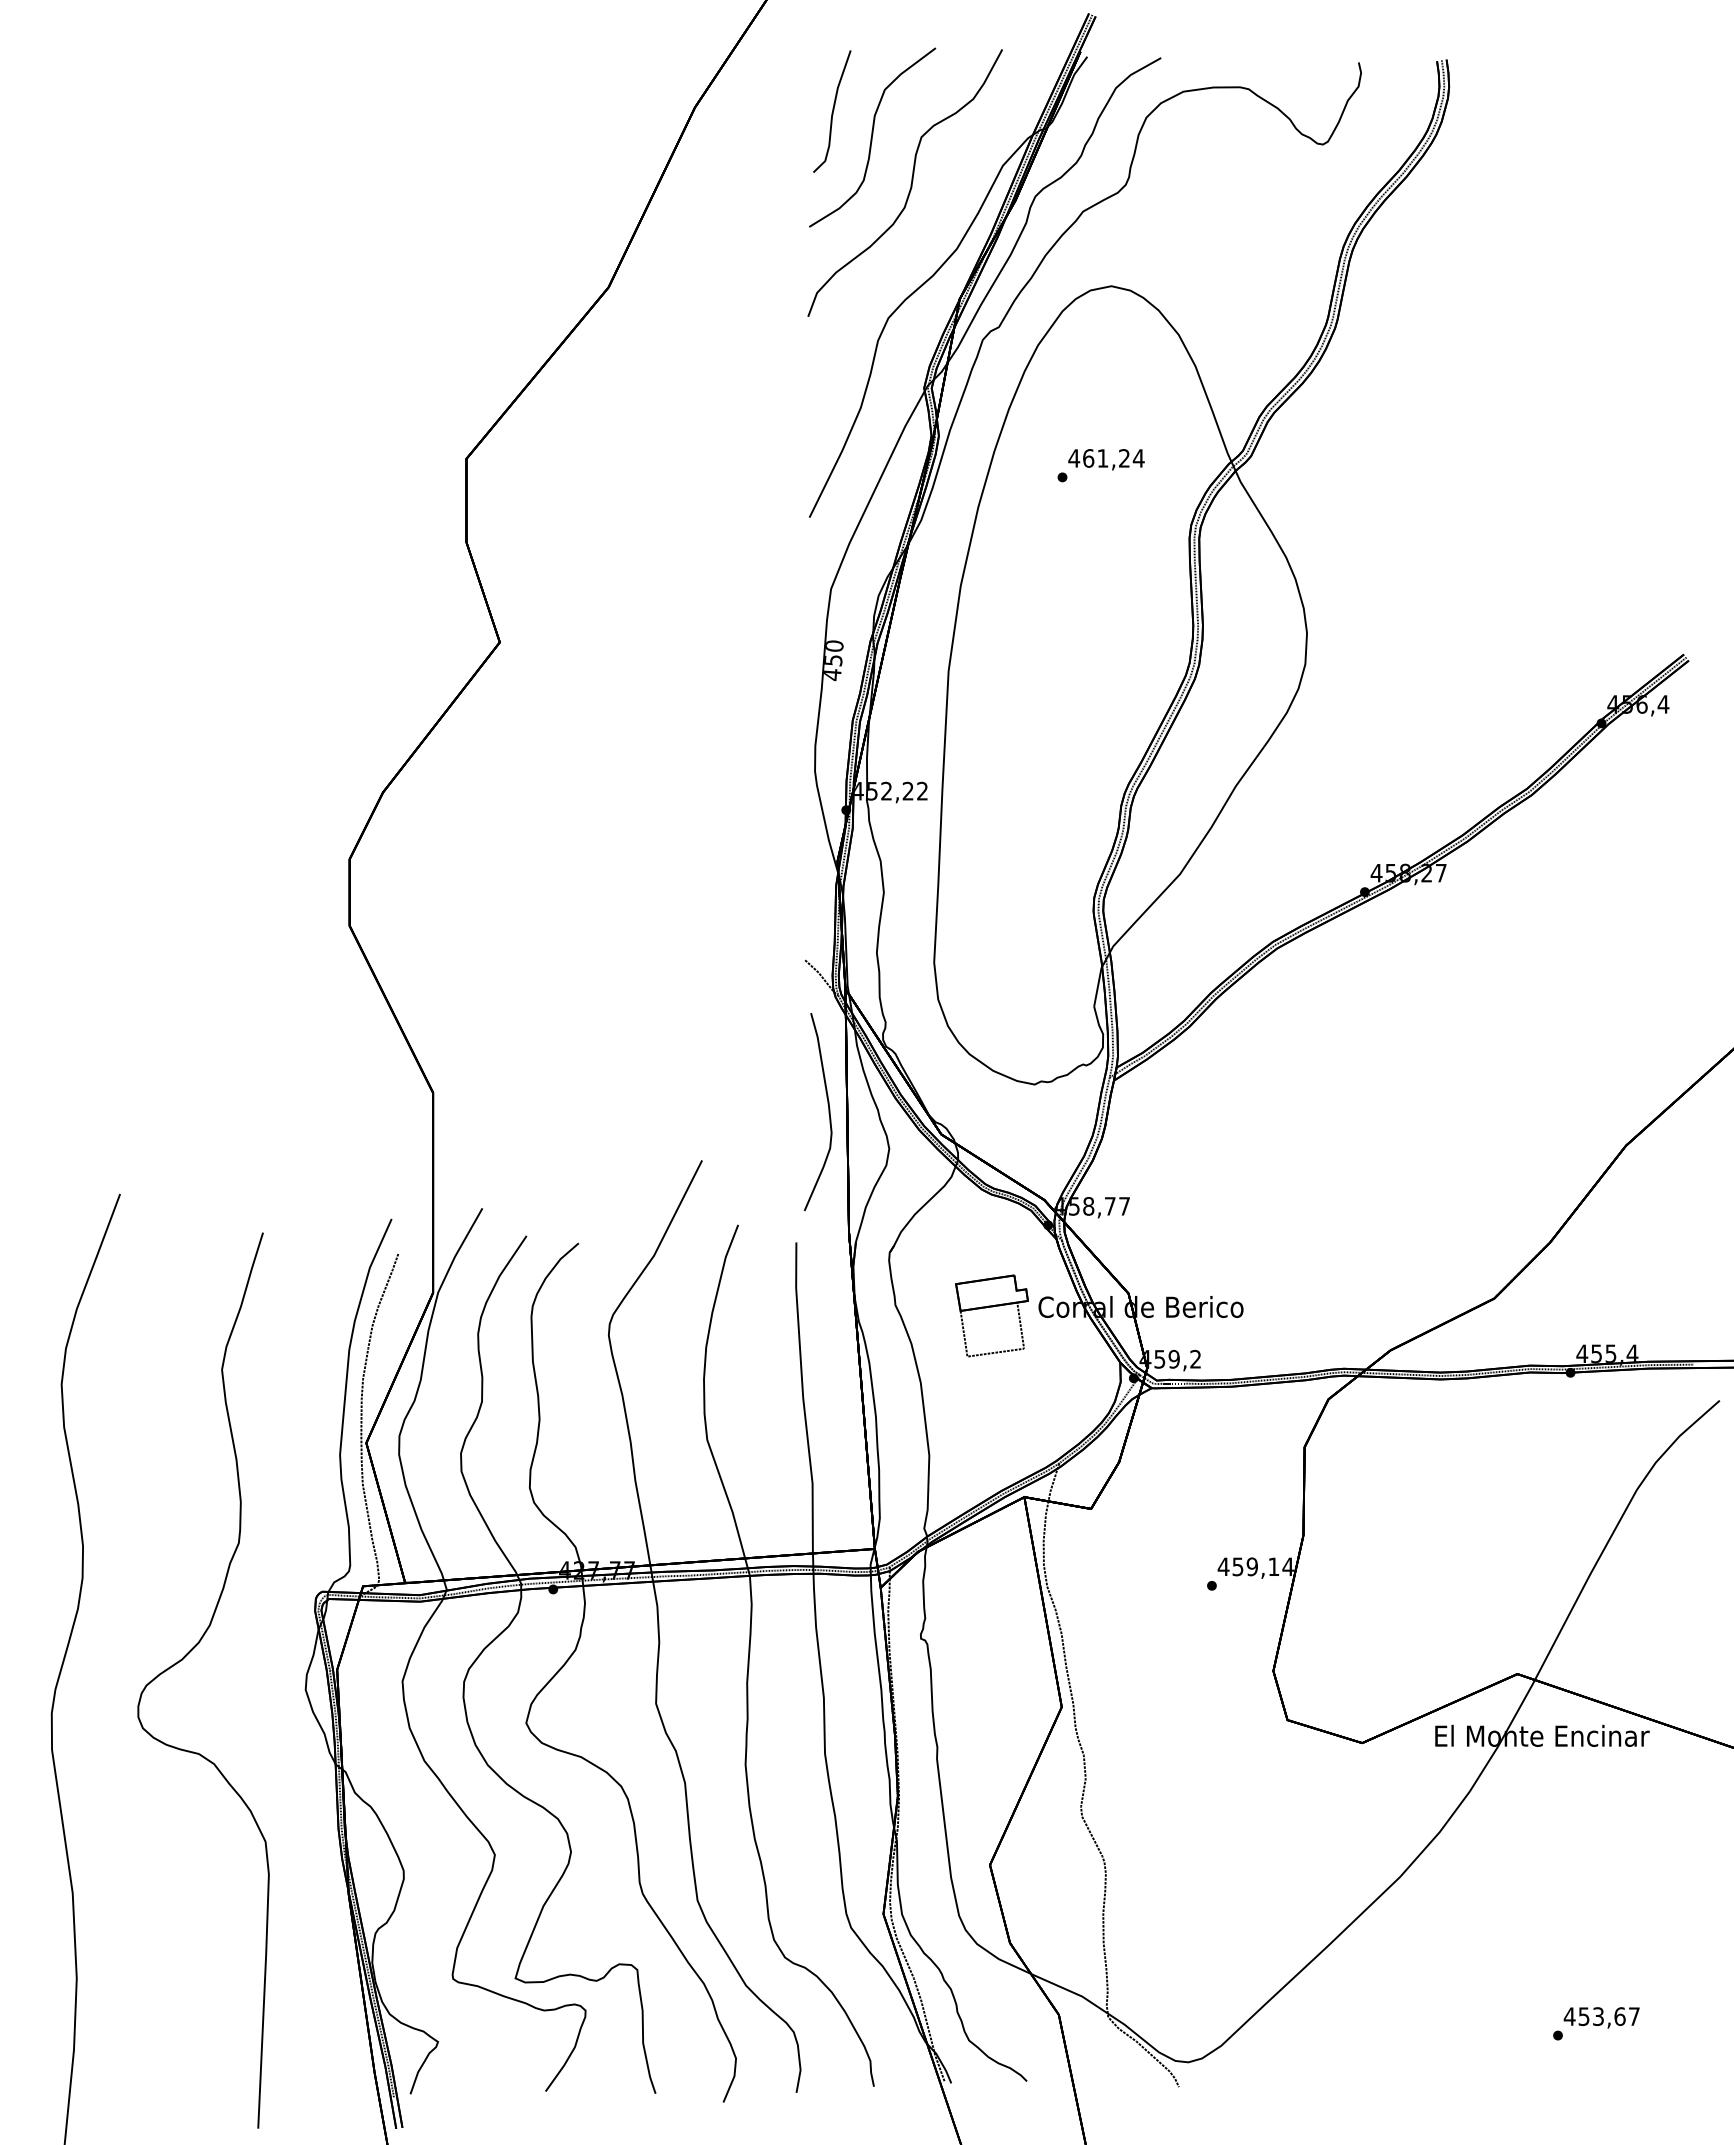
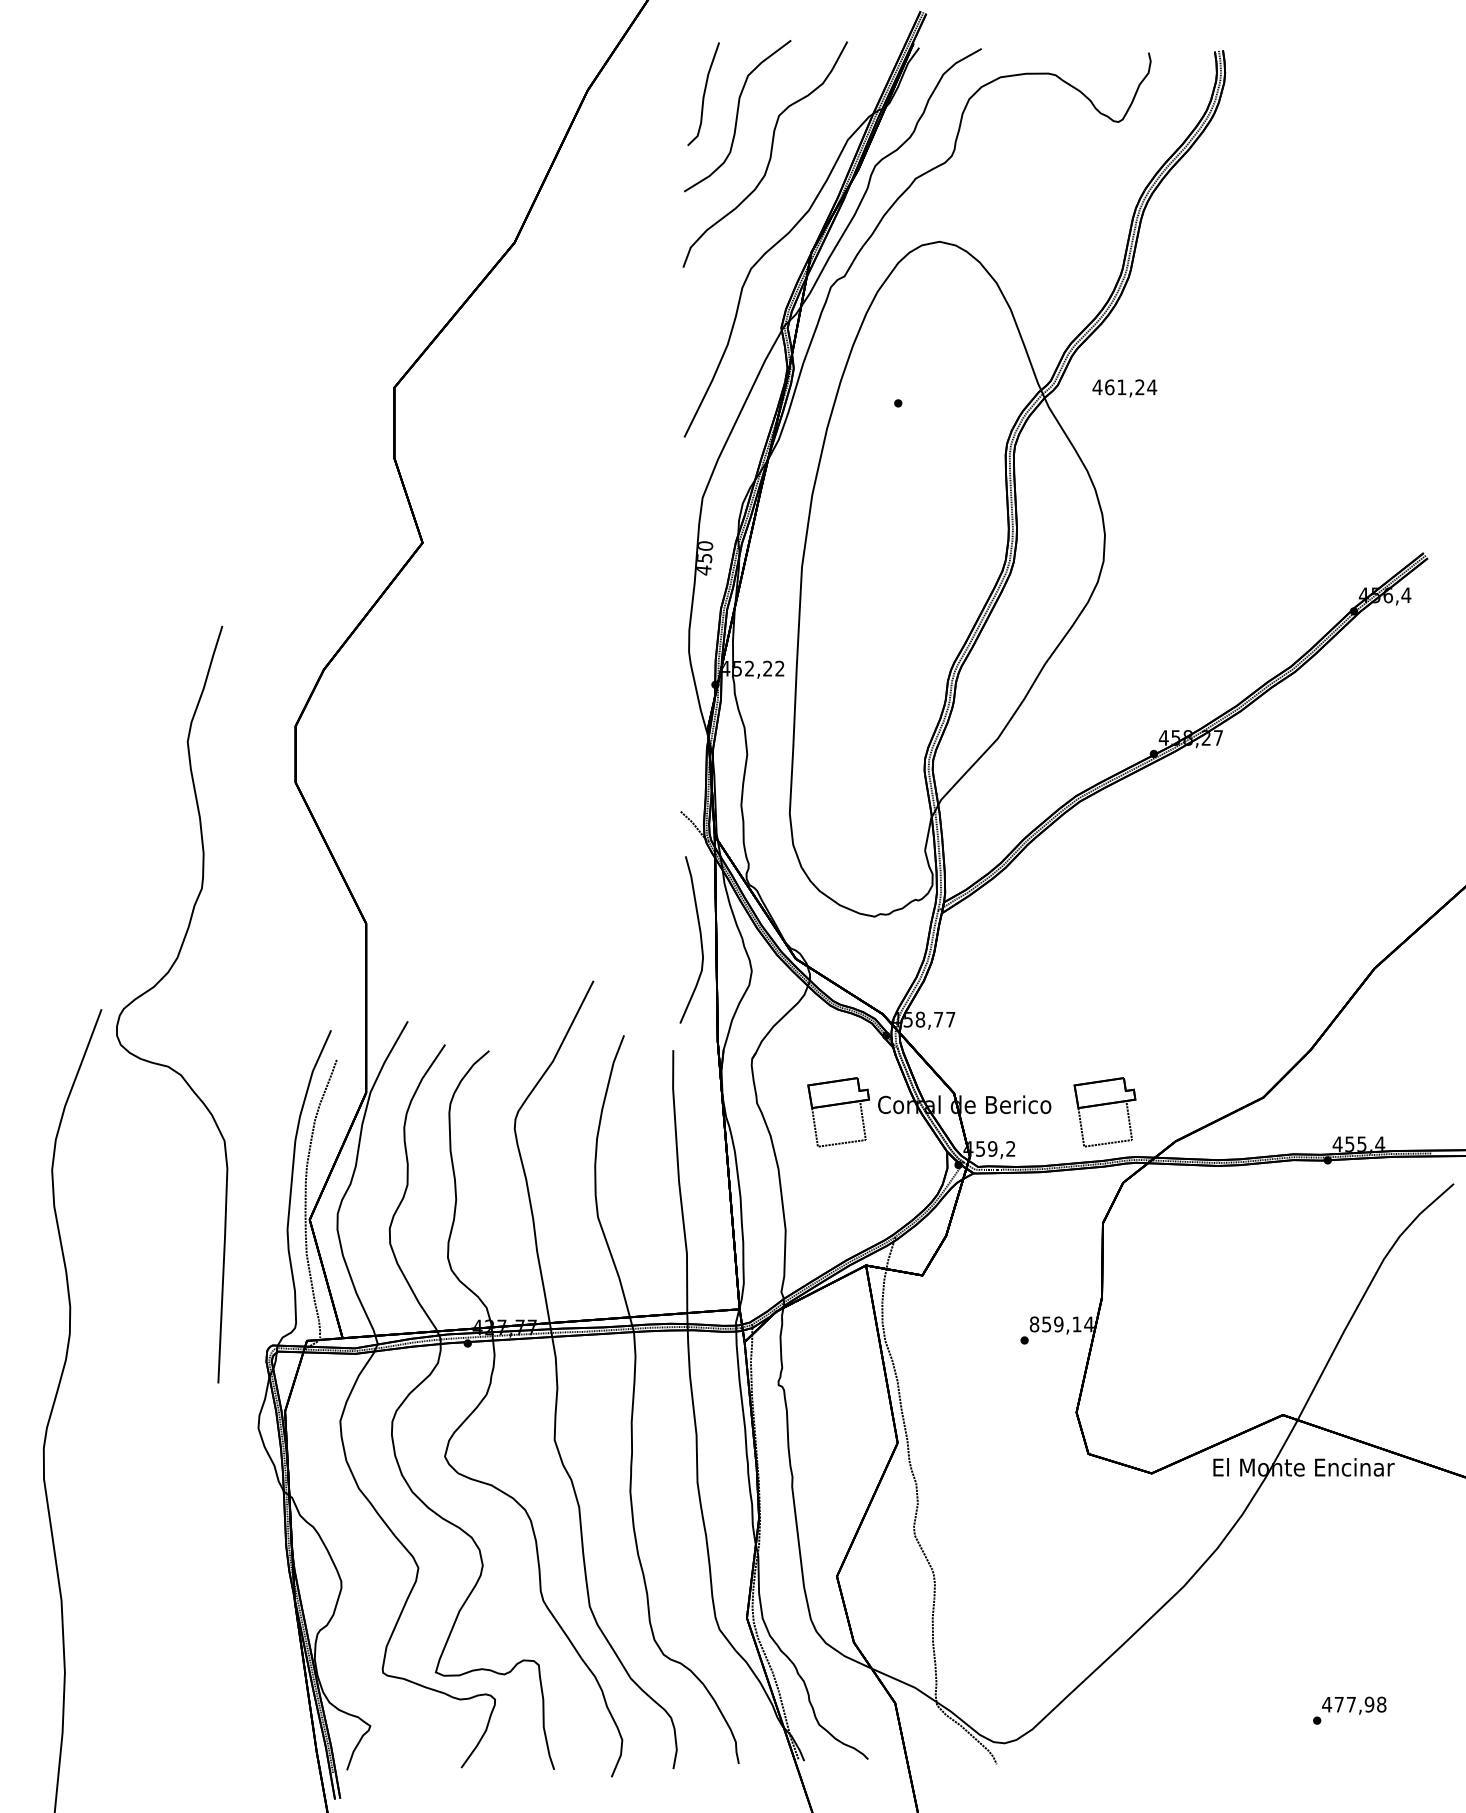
text: (1106, 459) -> (1124, 388), moved
part: (1306, 1307) -> (1104, 1105), added
text: (1223, 1566) -> (1034, 1324), 459,14 -> 859,14
part: (183, 1659) -> (155, 986), moved
text: (1608, 2016) -> (1359, 1704), 453,67 -> 477,98

